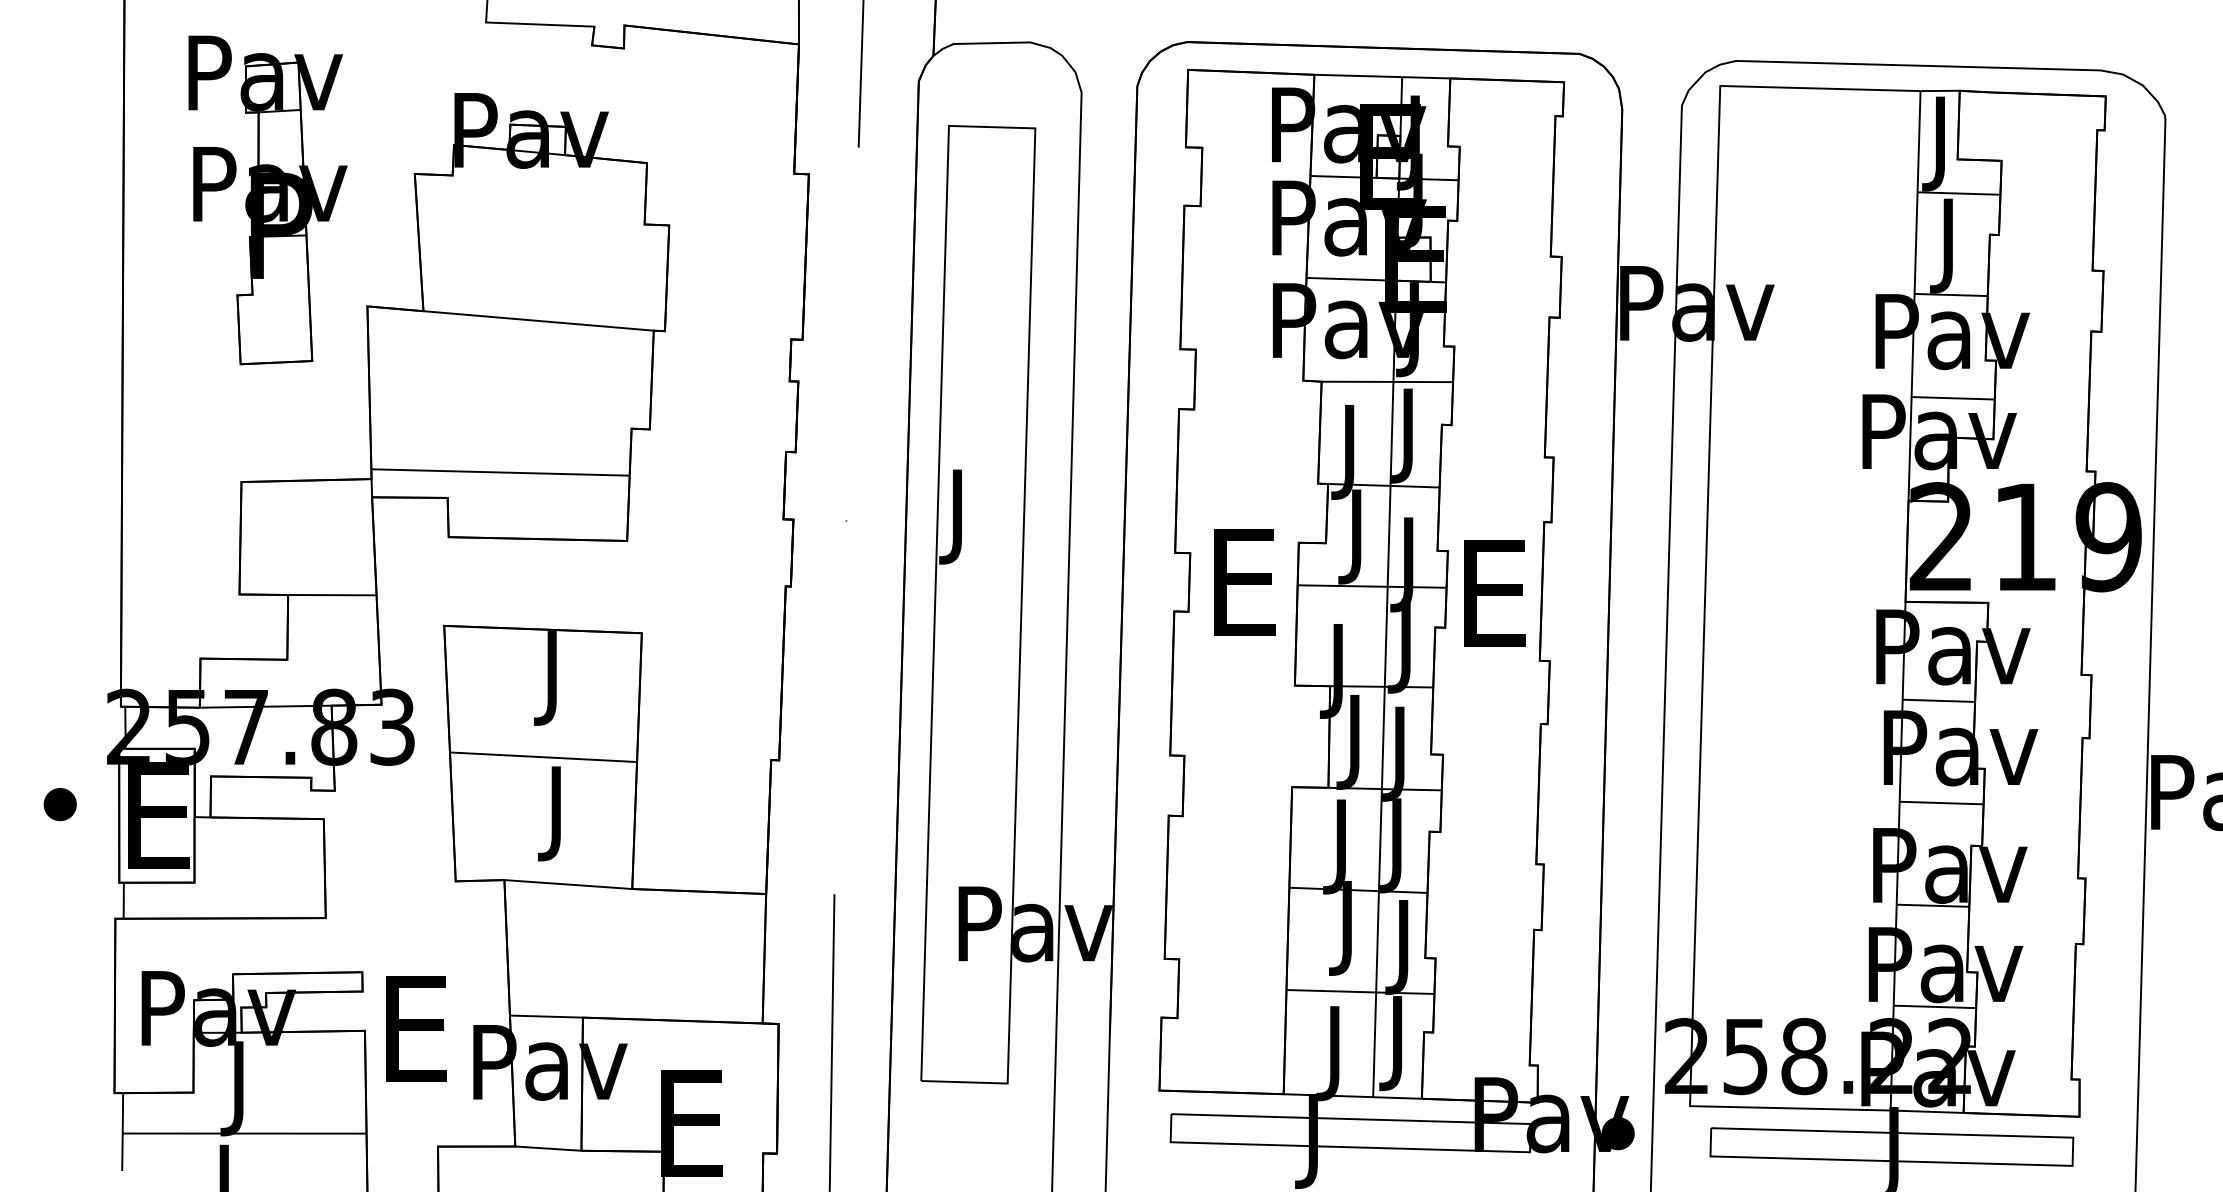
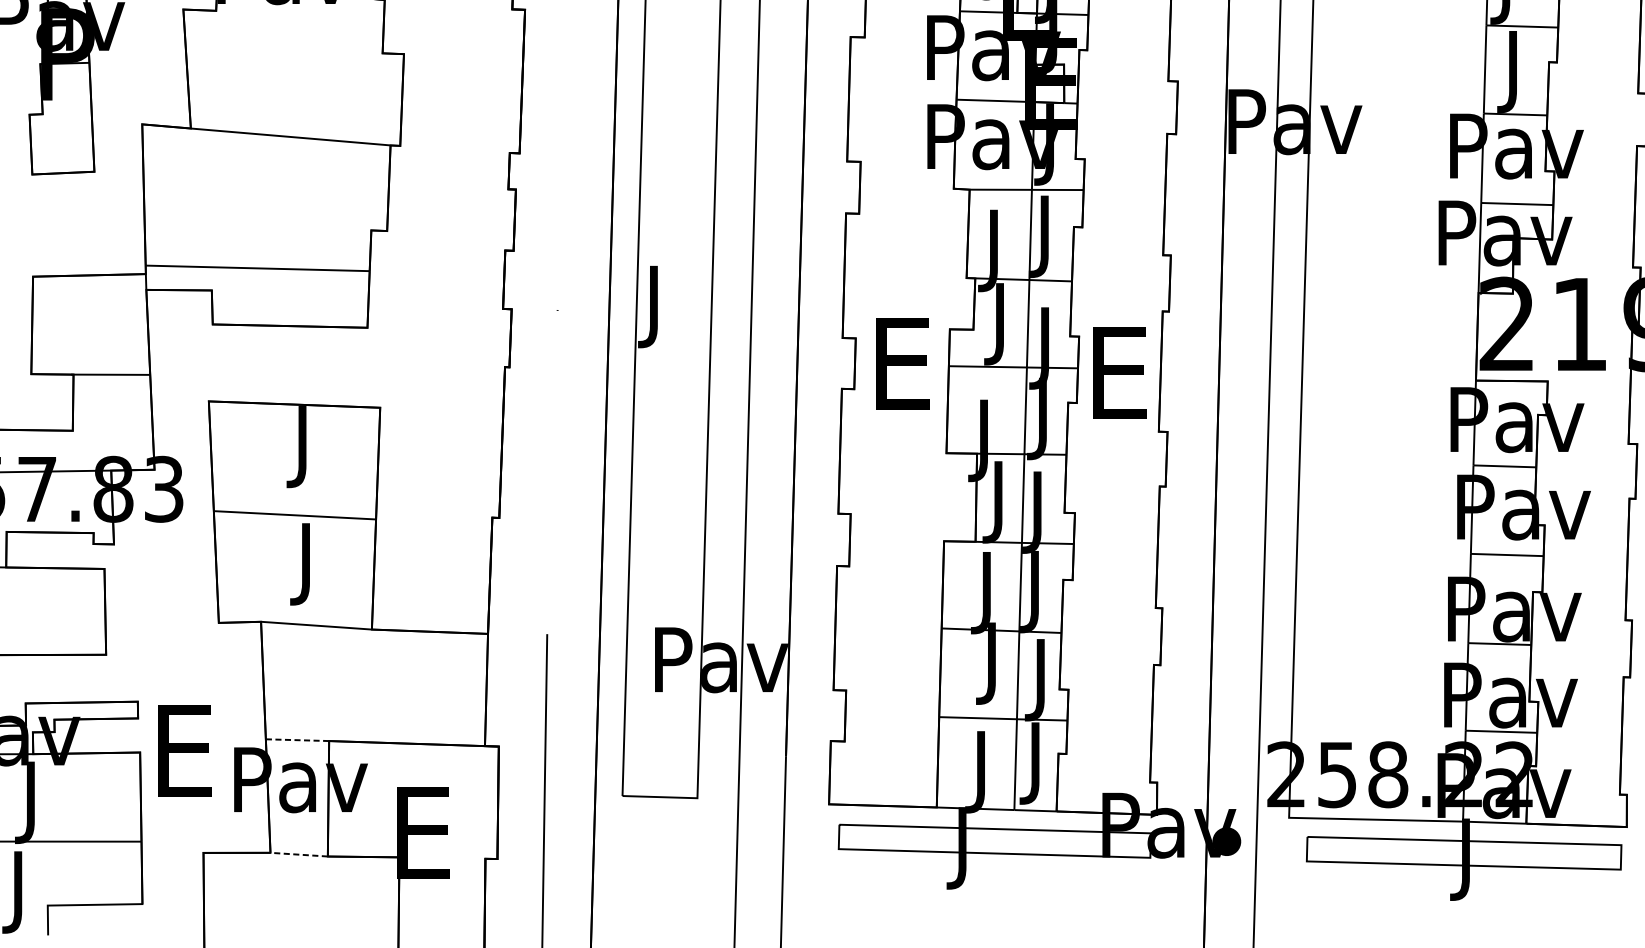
line: (546, 1016) -> (297, 740), solid -> dashed
line: (547, 1148) -> (298, 854), solid -> dashed

